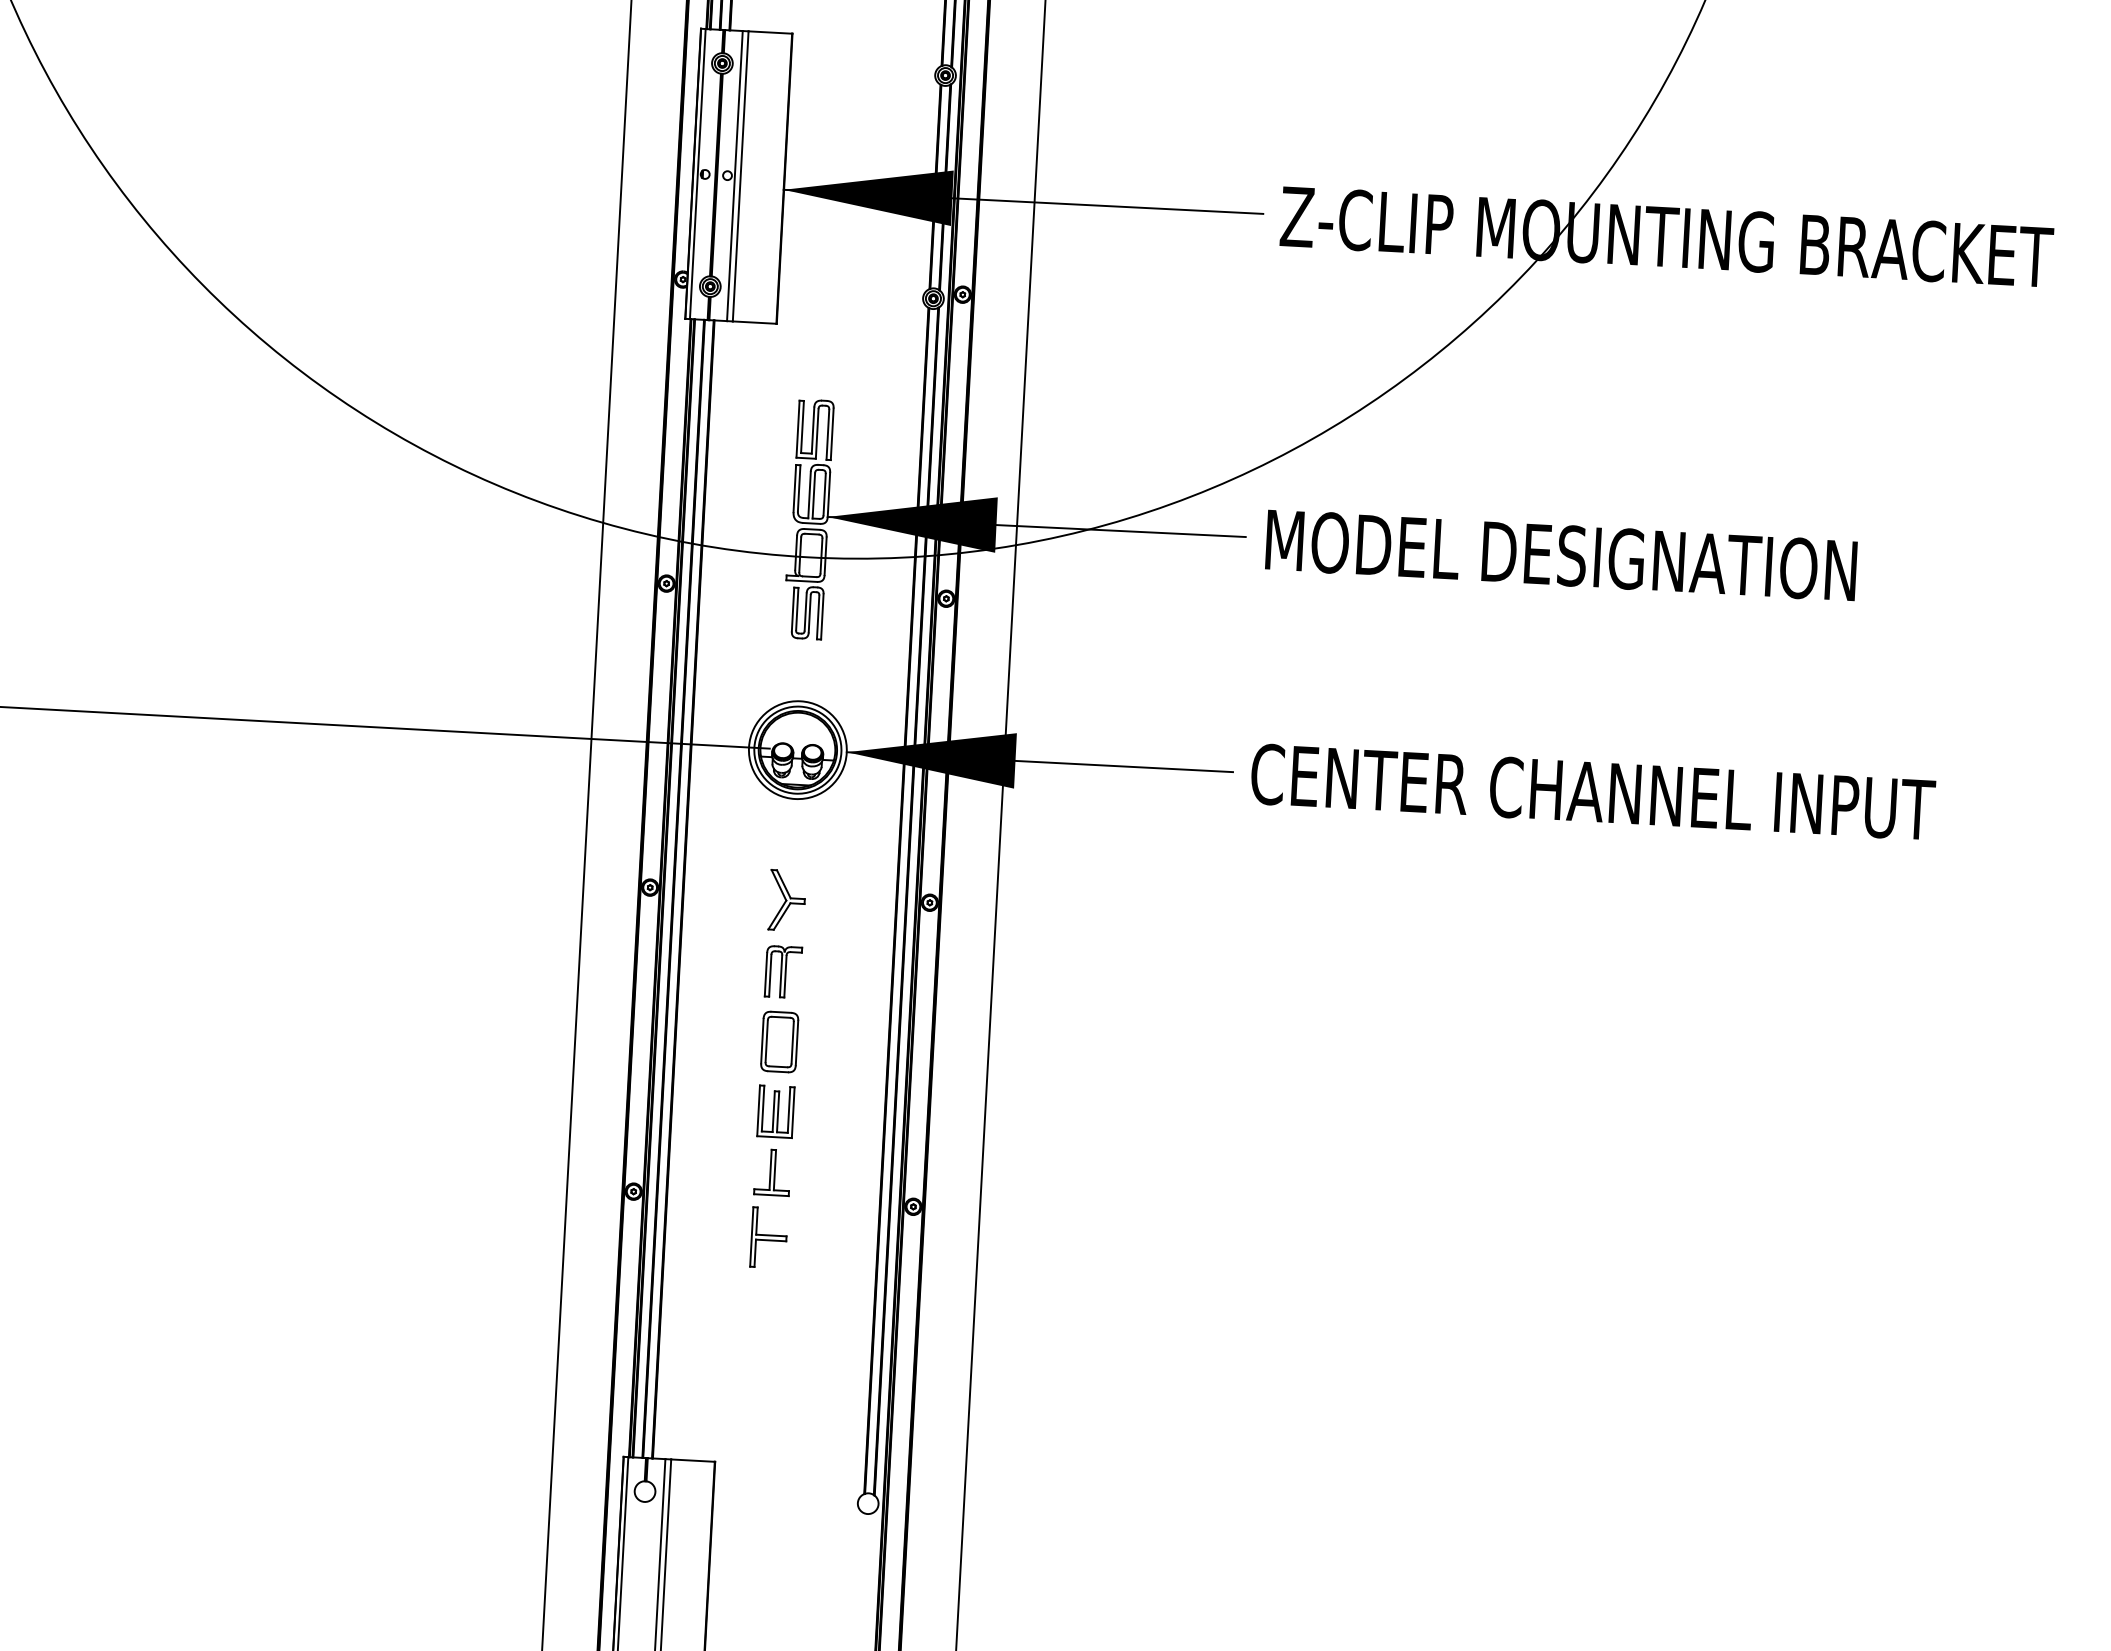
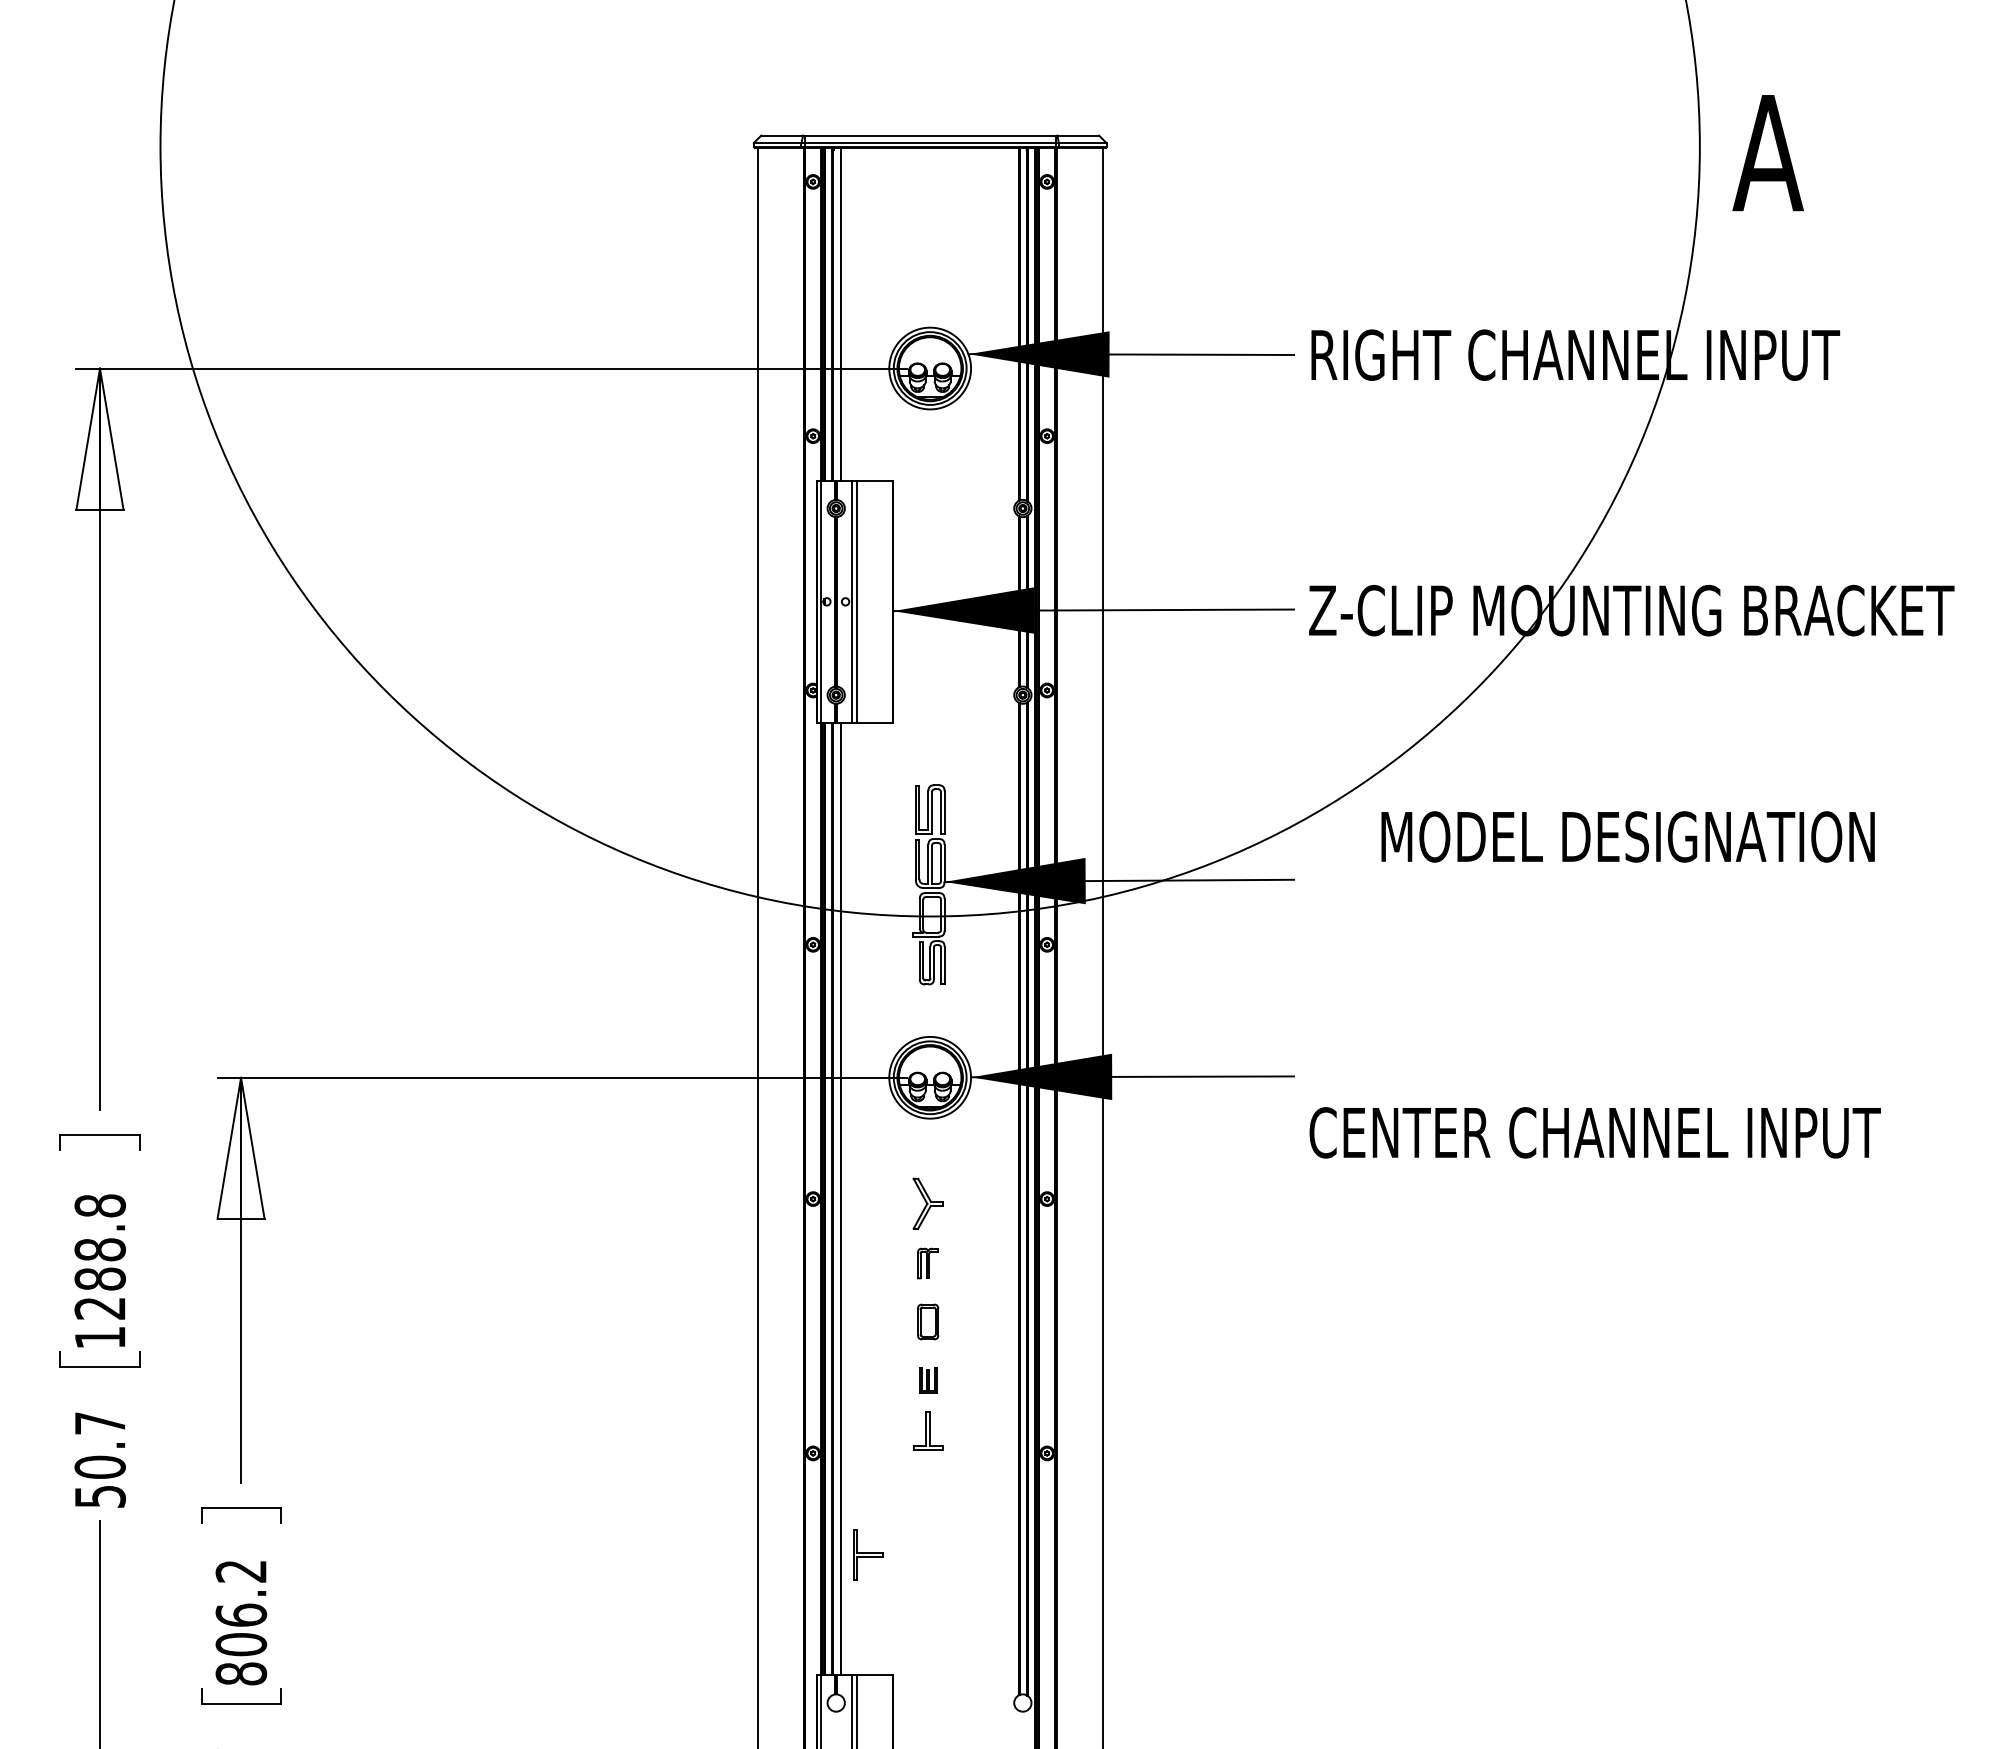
text: (1560, 554) -> (1627, 836), moved
text: (1592, 791) -> (1594, 1132), moved
part: (782, 972) -> (927, 1263), size x0.7
part: (778, 1041) -> (927, 1321), size x0.7
part: (776, 1111) -> (928, 1380), size x0.6
part: (769, 1237) -> (868, 1554), moved

